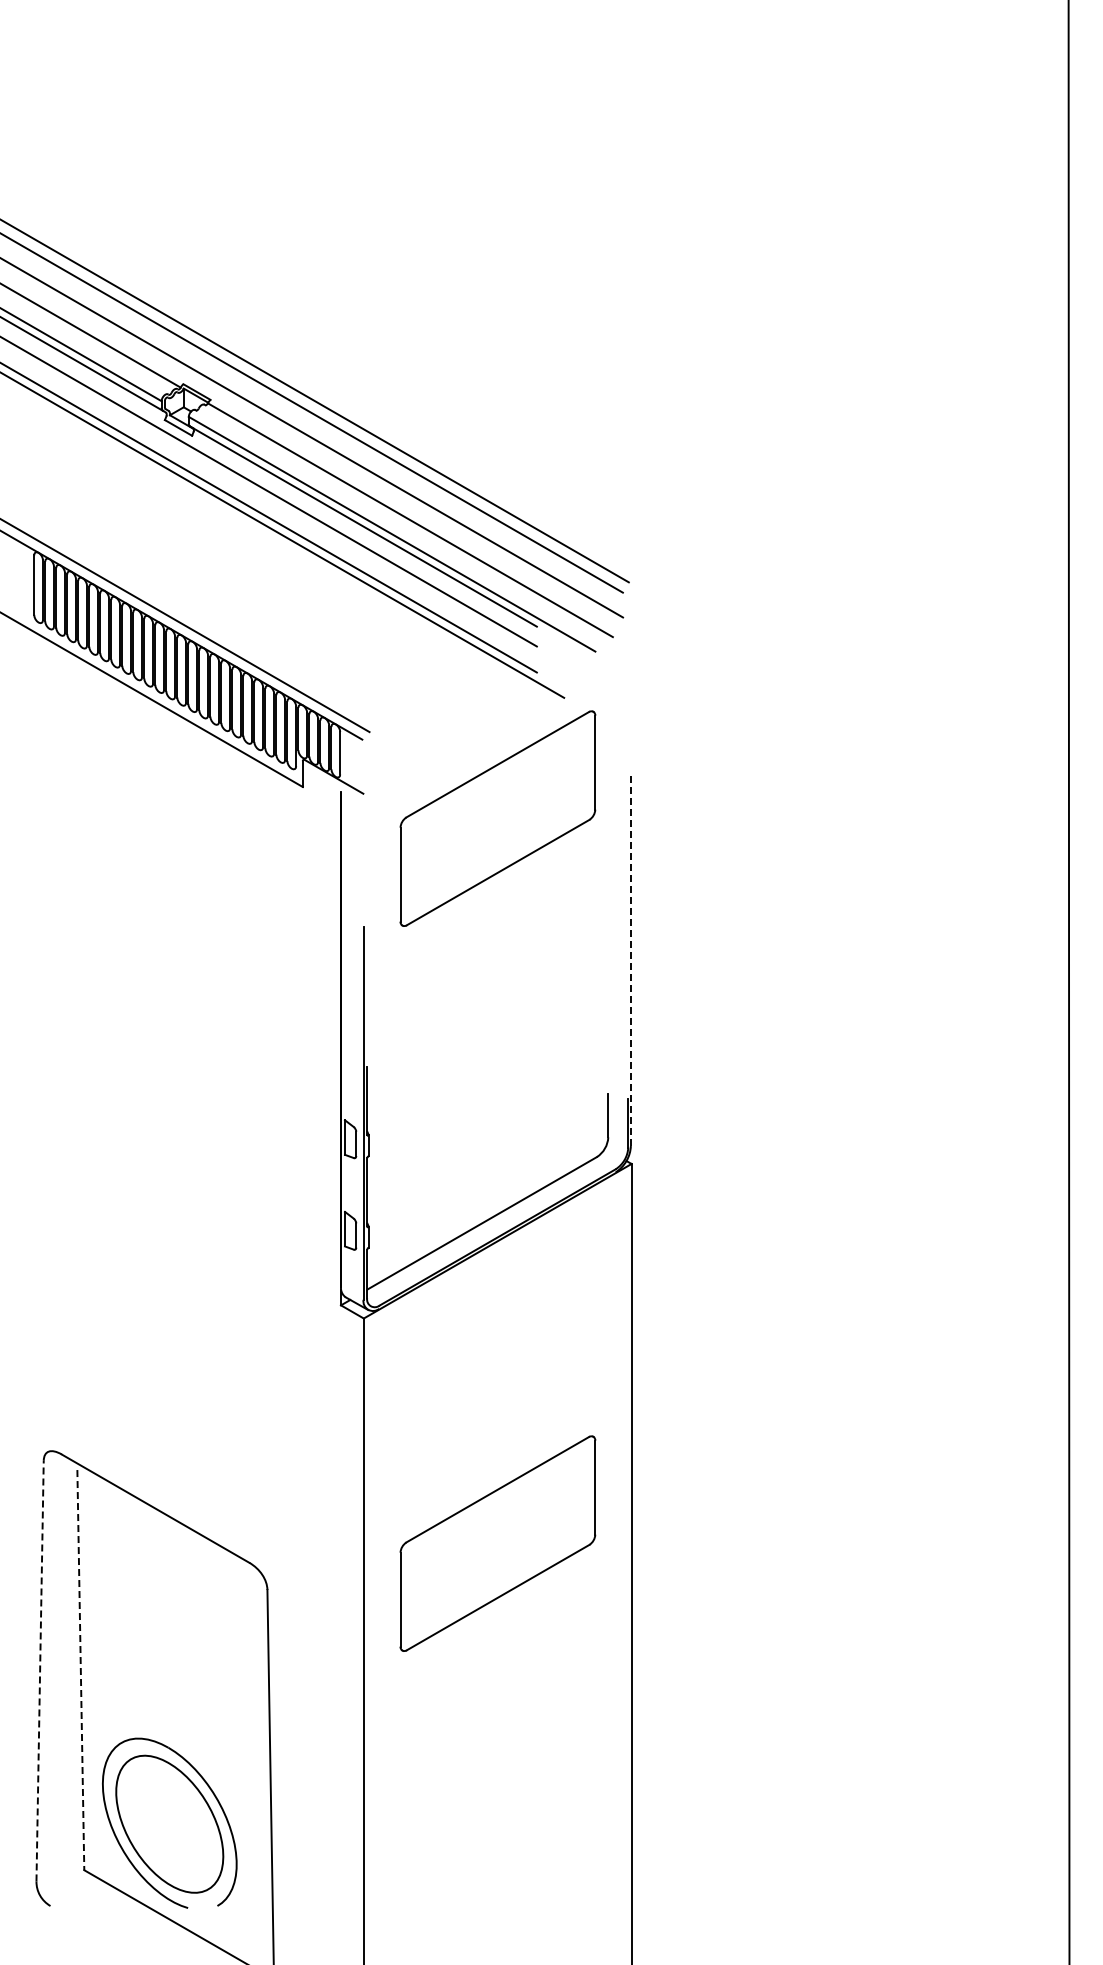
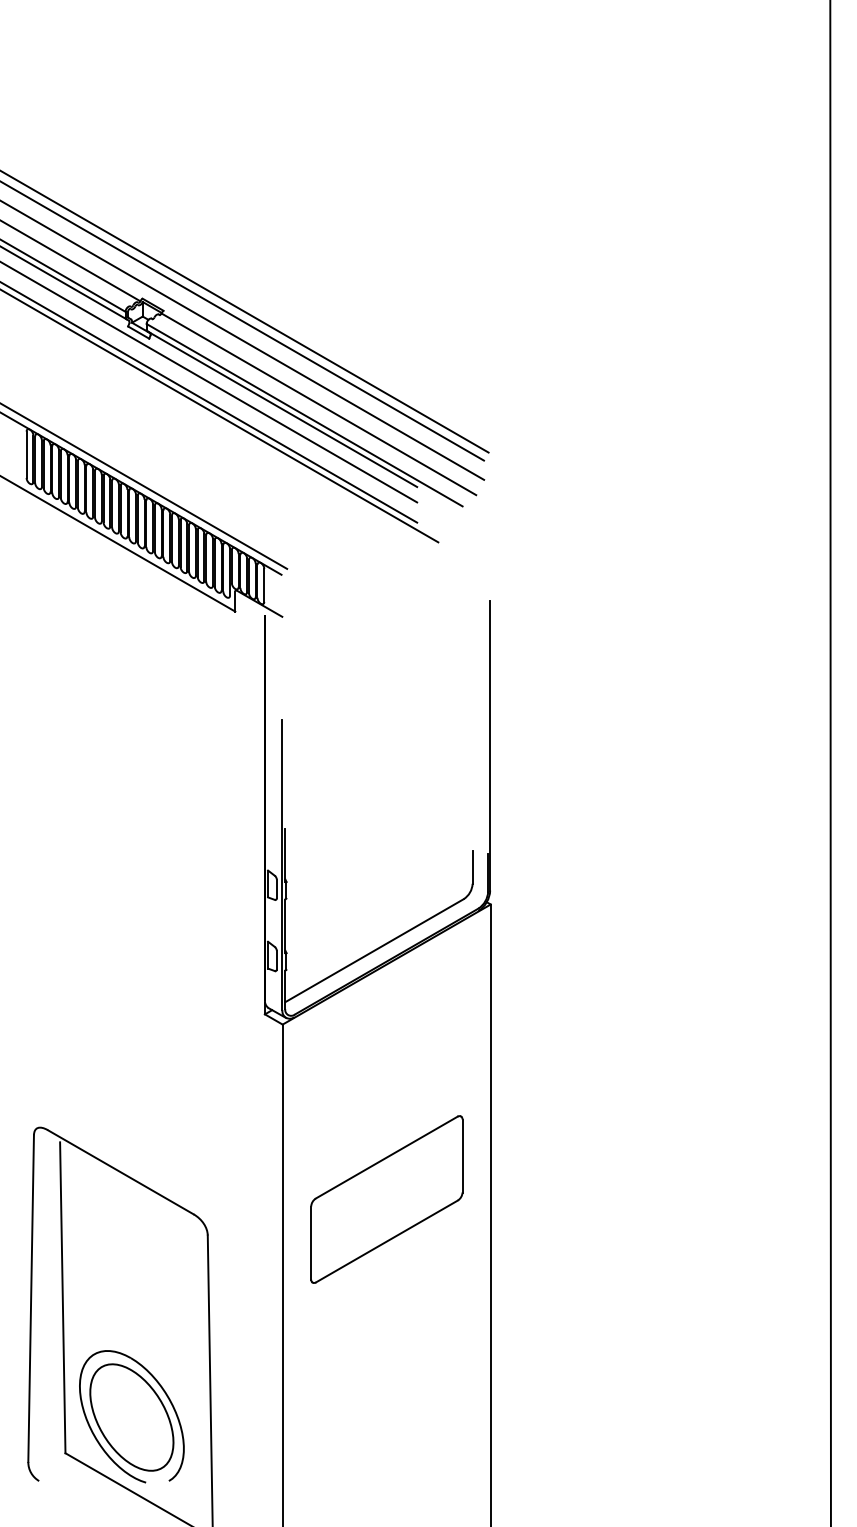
part: (497, 818) -> (386, 636), removed
line: (630, 959) -> (489, 745), dashed -> solid
line: (40, 1670) -> (31, 1298), dashed -> solid
line: (80, 1670) -> (62, 1298), dashed -> solid

